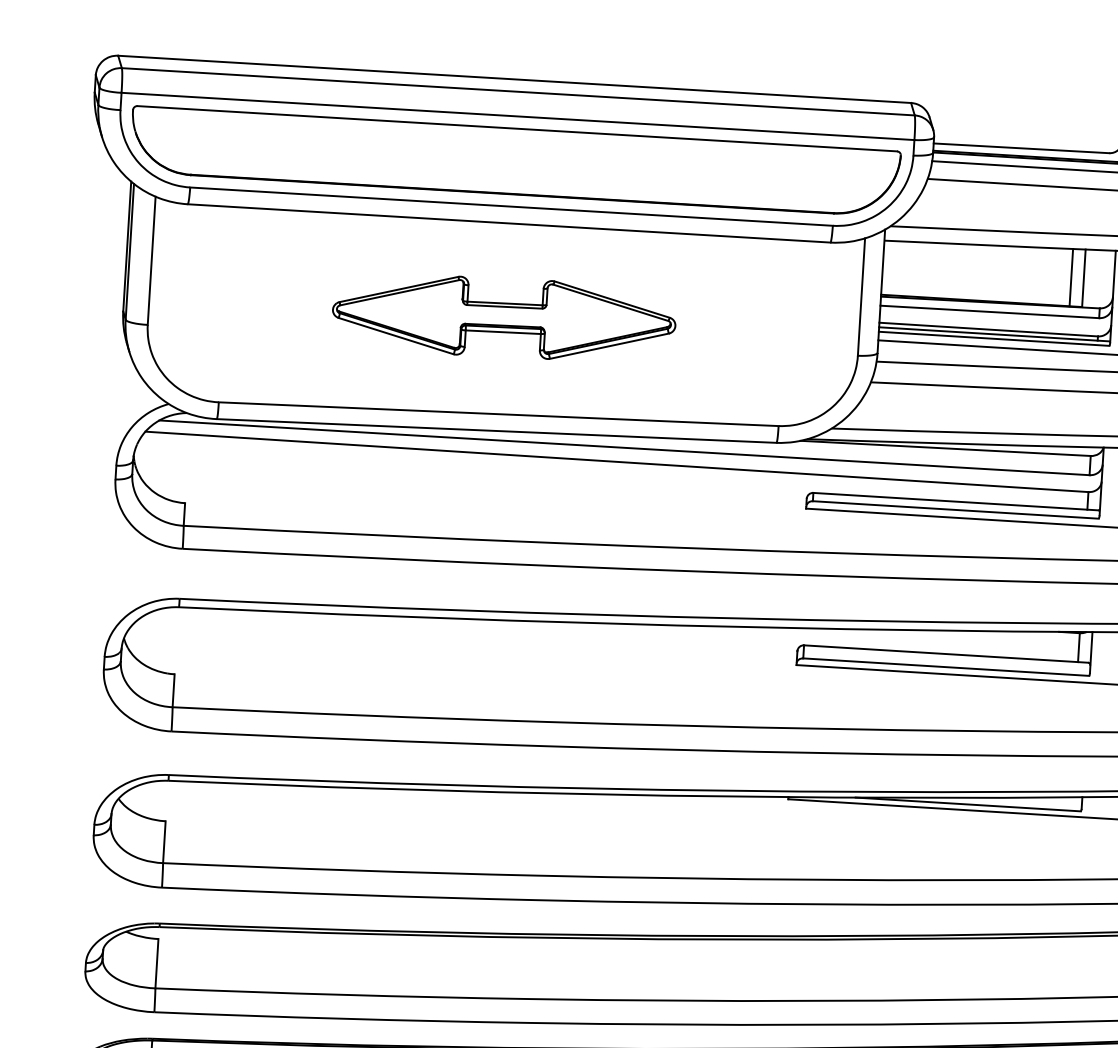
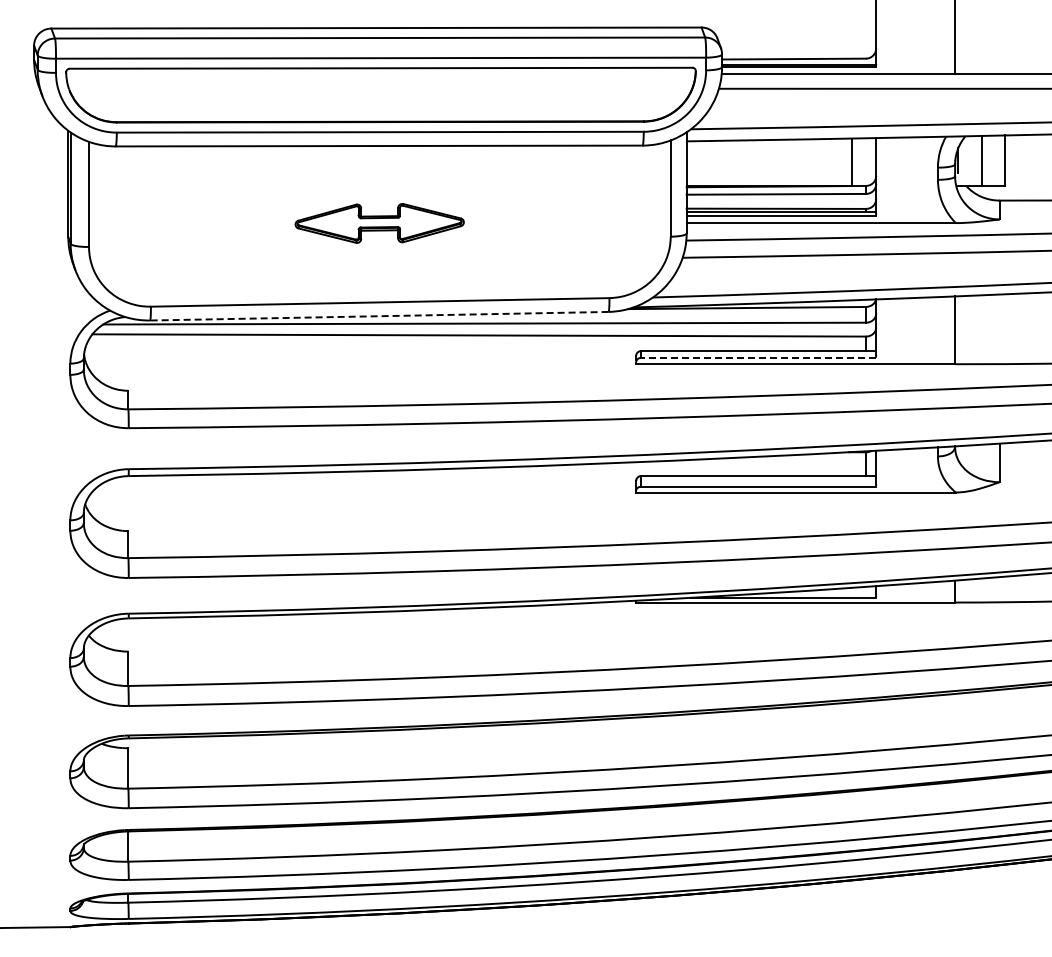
line: (1071, 276) -> (841, 161), removed
part: (503, 317) -> (379, 223), size x0.6
line: (495, 431) -> (378, 316), solid -> dashed
line: (954, 509) -> (757, 357), solid -> dashed

